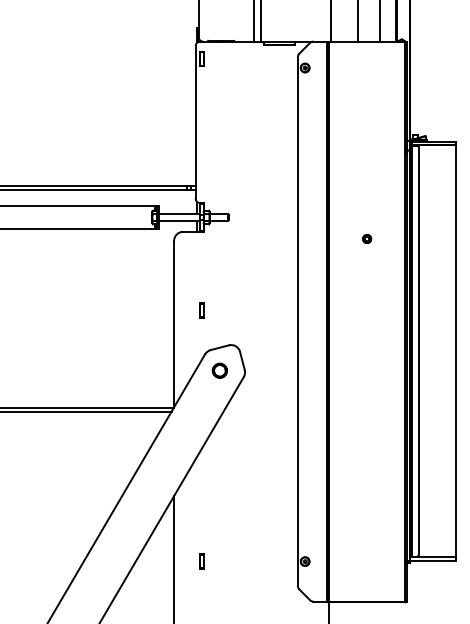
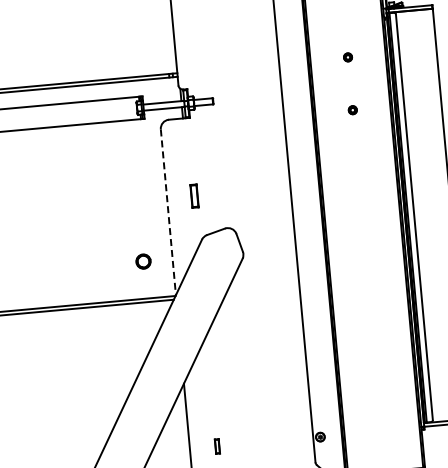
part: (367, 185) -> (348, 56), added
part: (201, 310) -> (194, 196), size x1.6
line: (174, 324) -> (168, 212), solid -> dashed
part: (219, 370) -> (143, 261), moved

